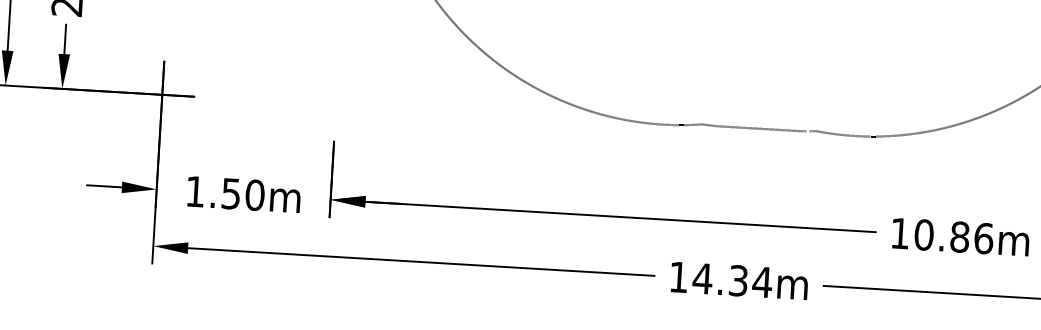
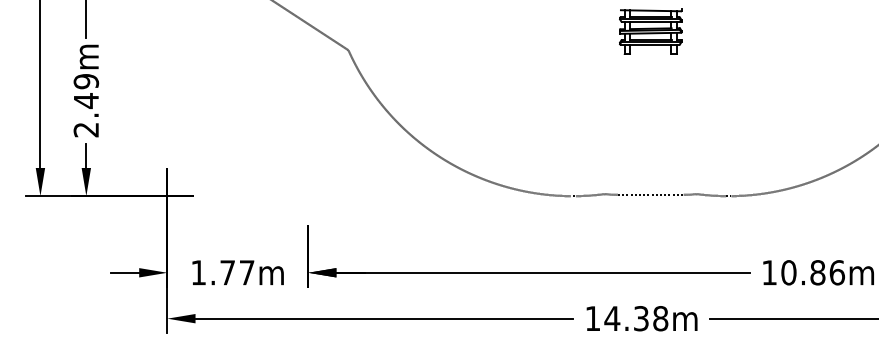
text: (243, 194) -> (237, 272), 1.50m -> 1.77m
text: (762, 282) -> (660, 318), 14.34m -> 14.38m

